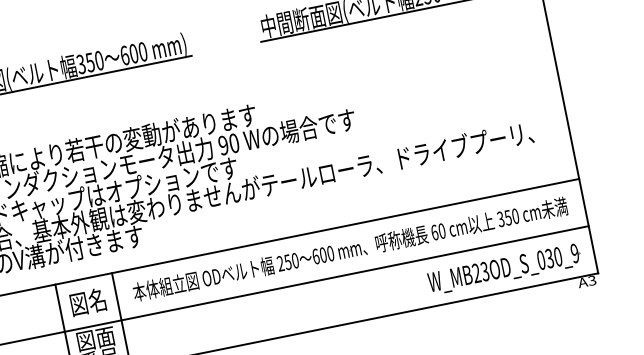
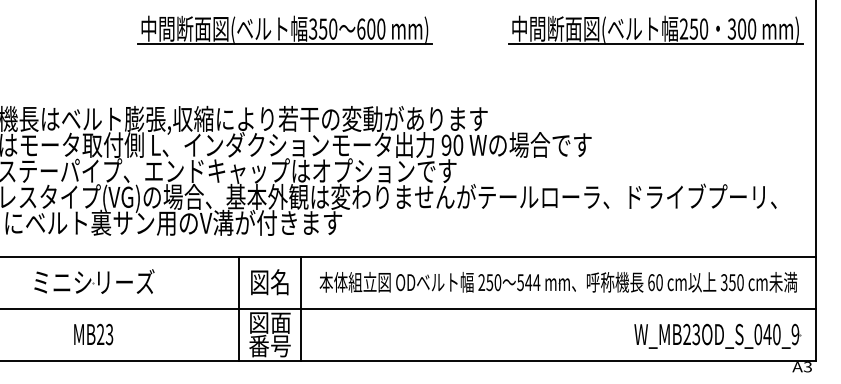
text: (323, 255) -> (528, 282), 600 -> 544
text: (549, 258) -> (767, 334), W_MB23OD_S_030_9 -> W_MB23OD_S_040_9

